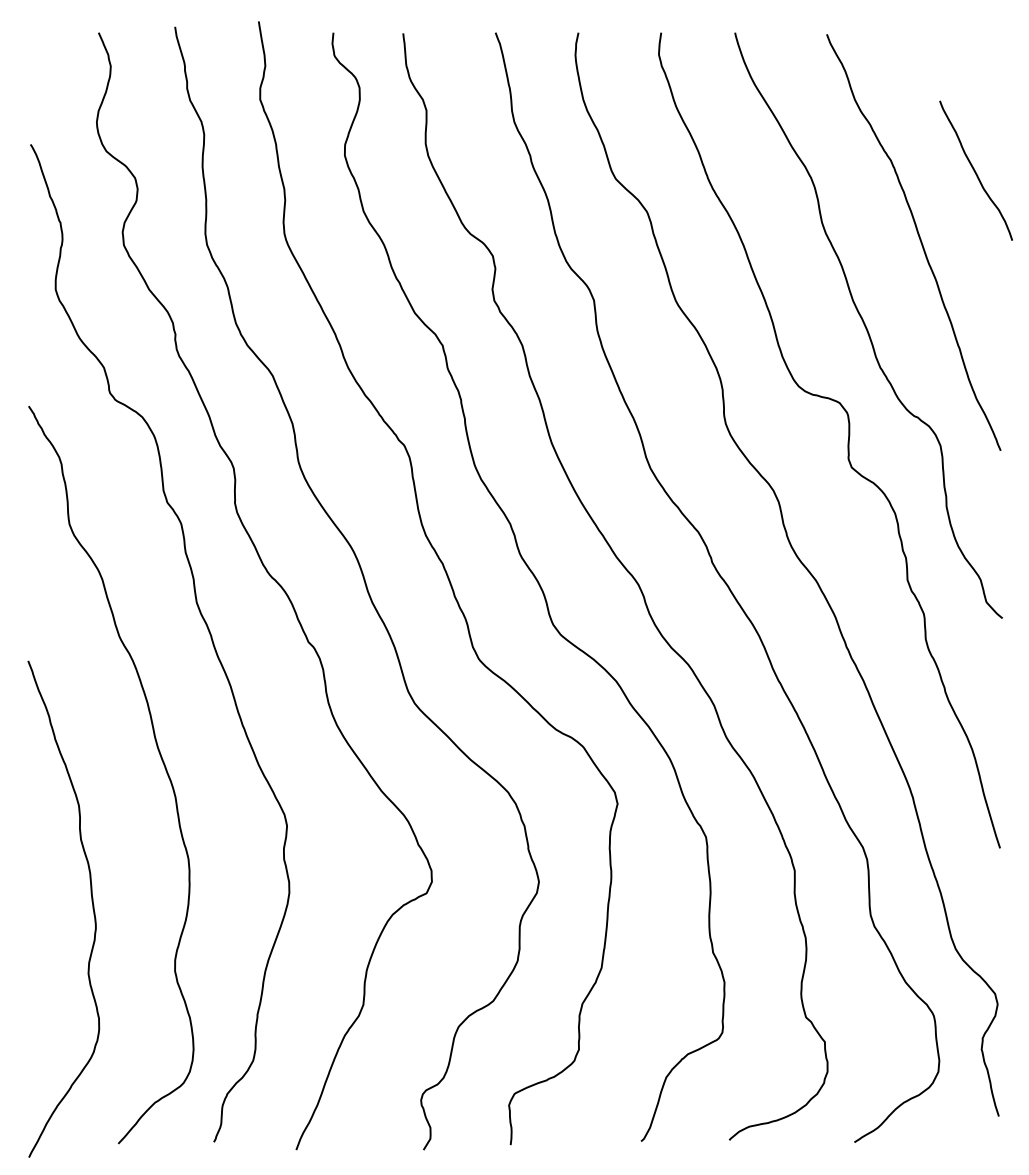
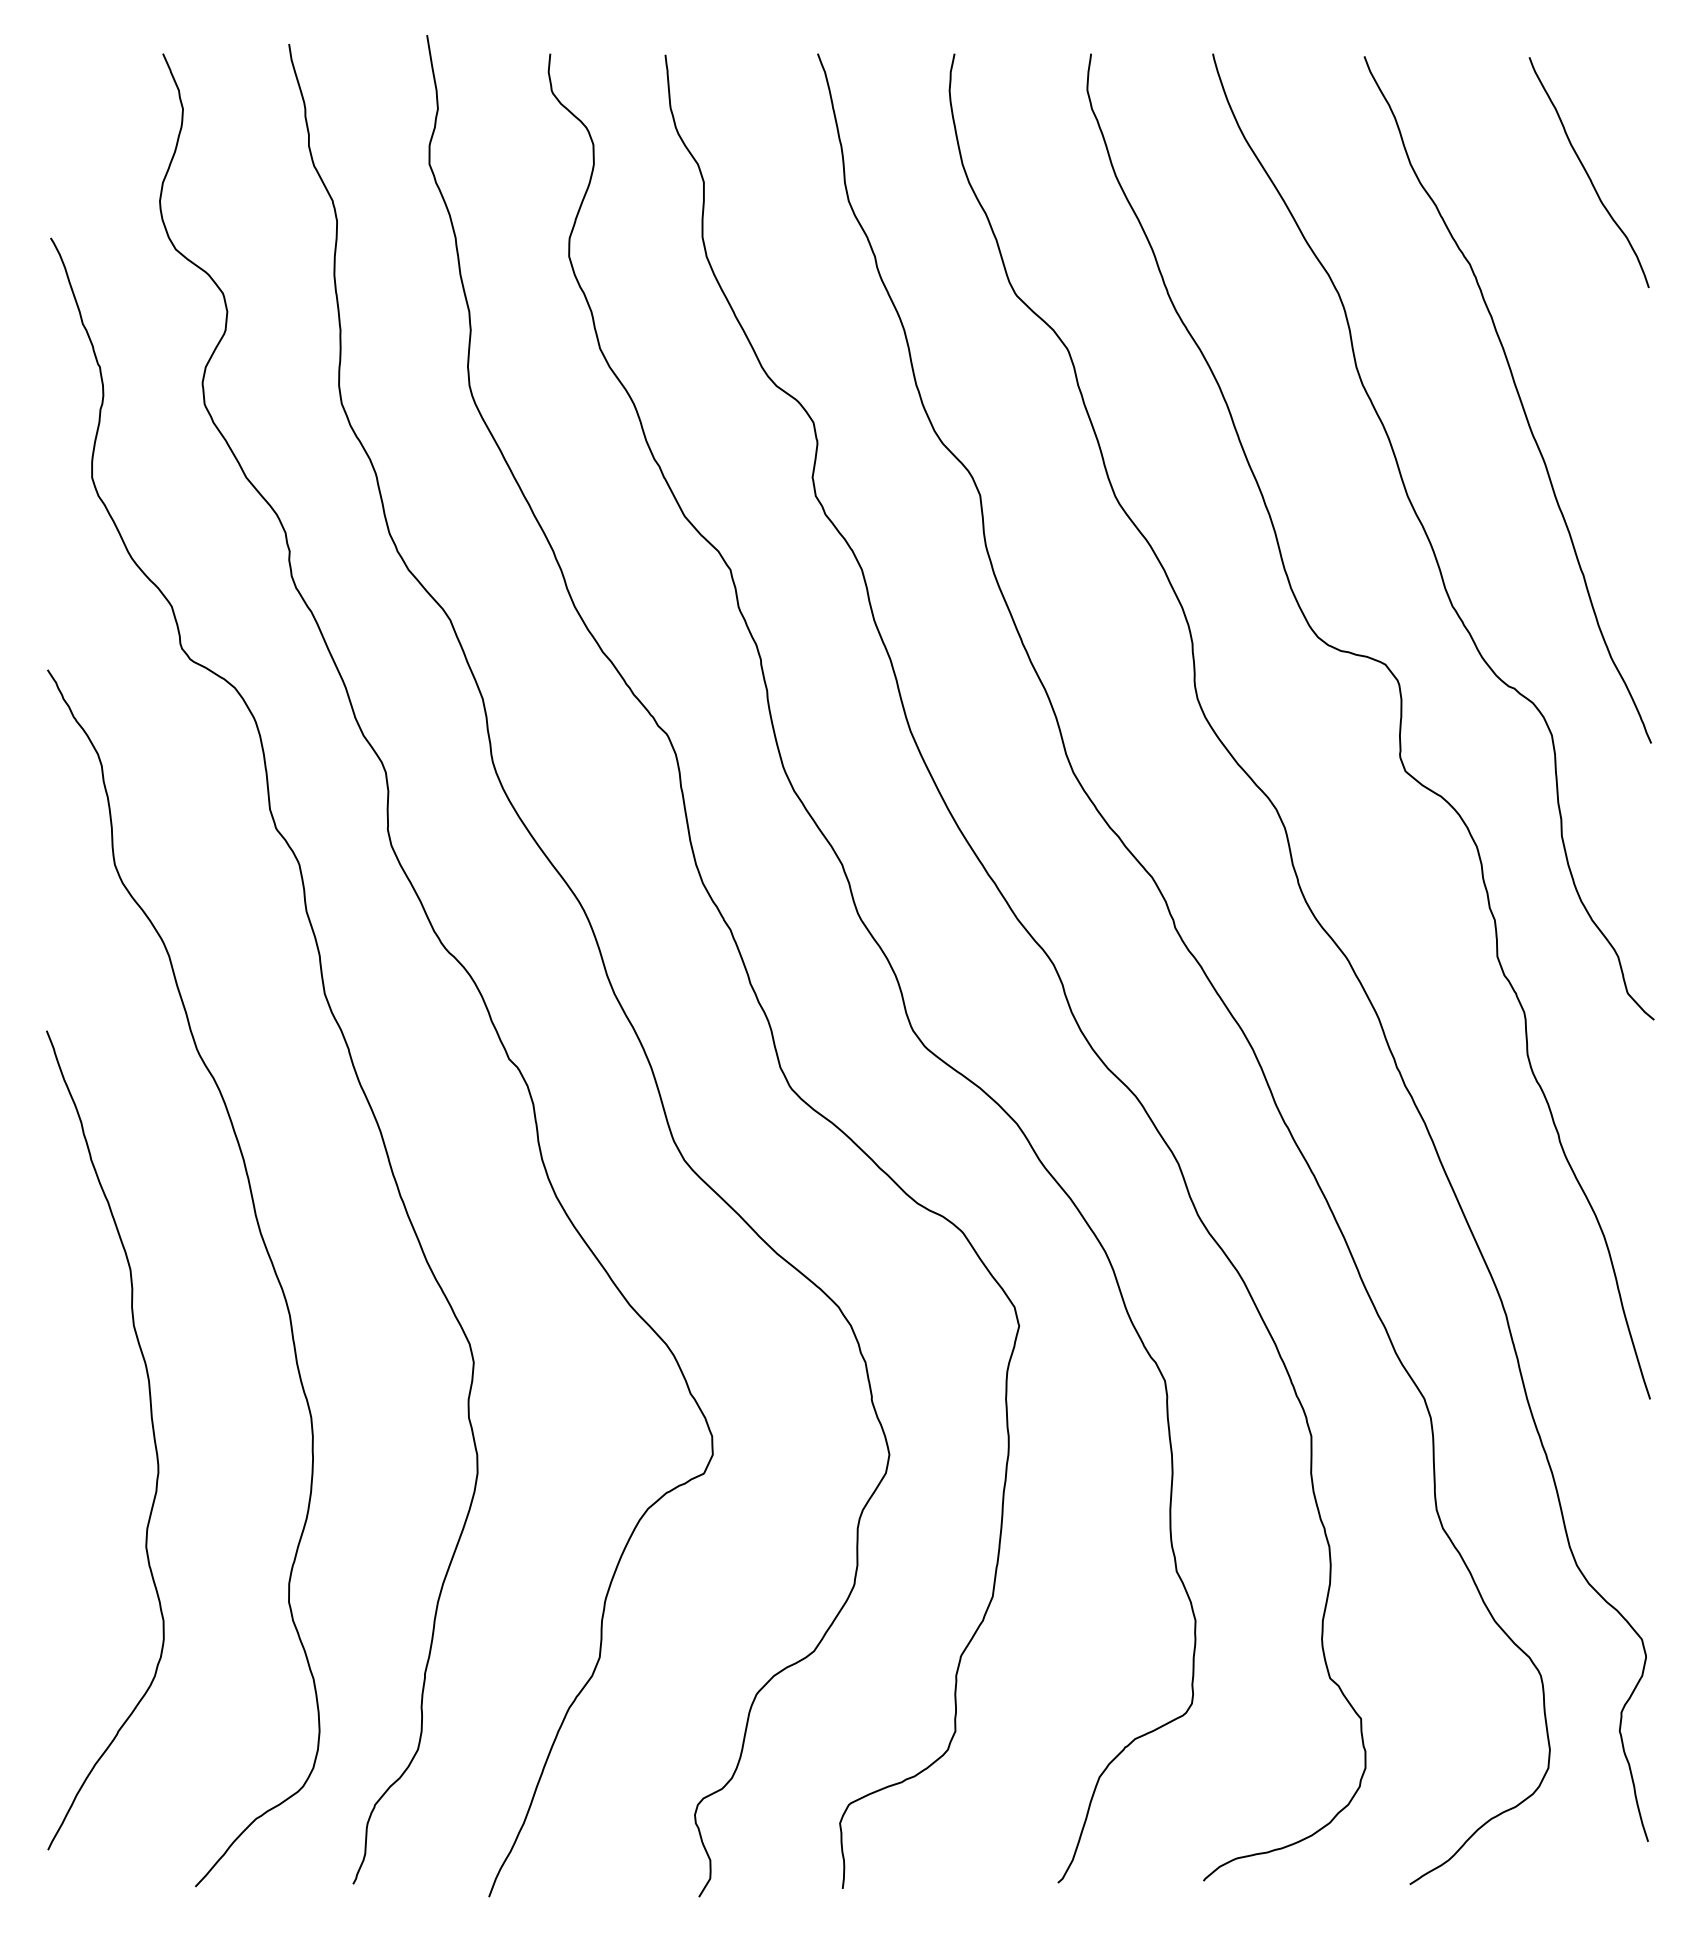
curve: (975, 170) -> (1588, 172), moved
curve: (91, 901) -> (151, 1427), moved

